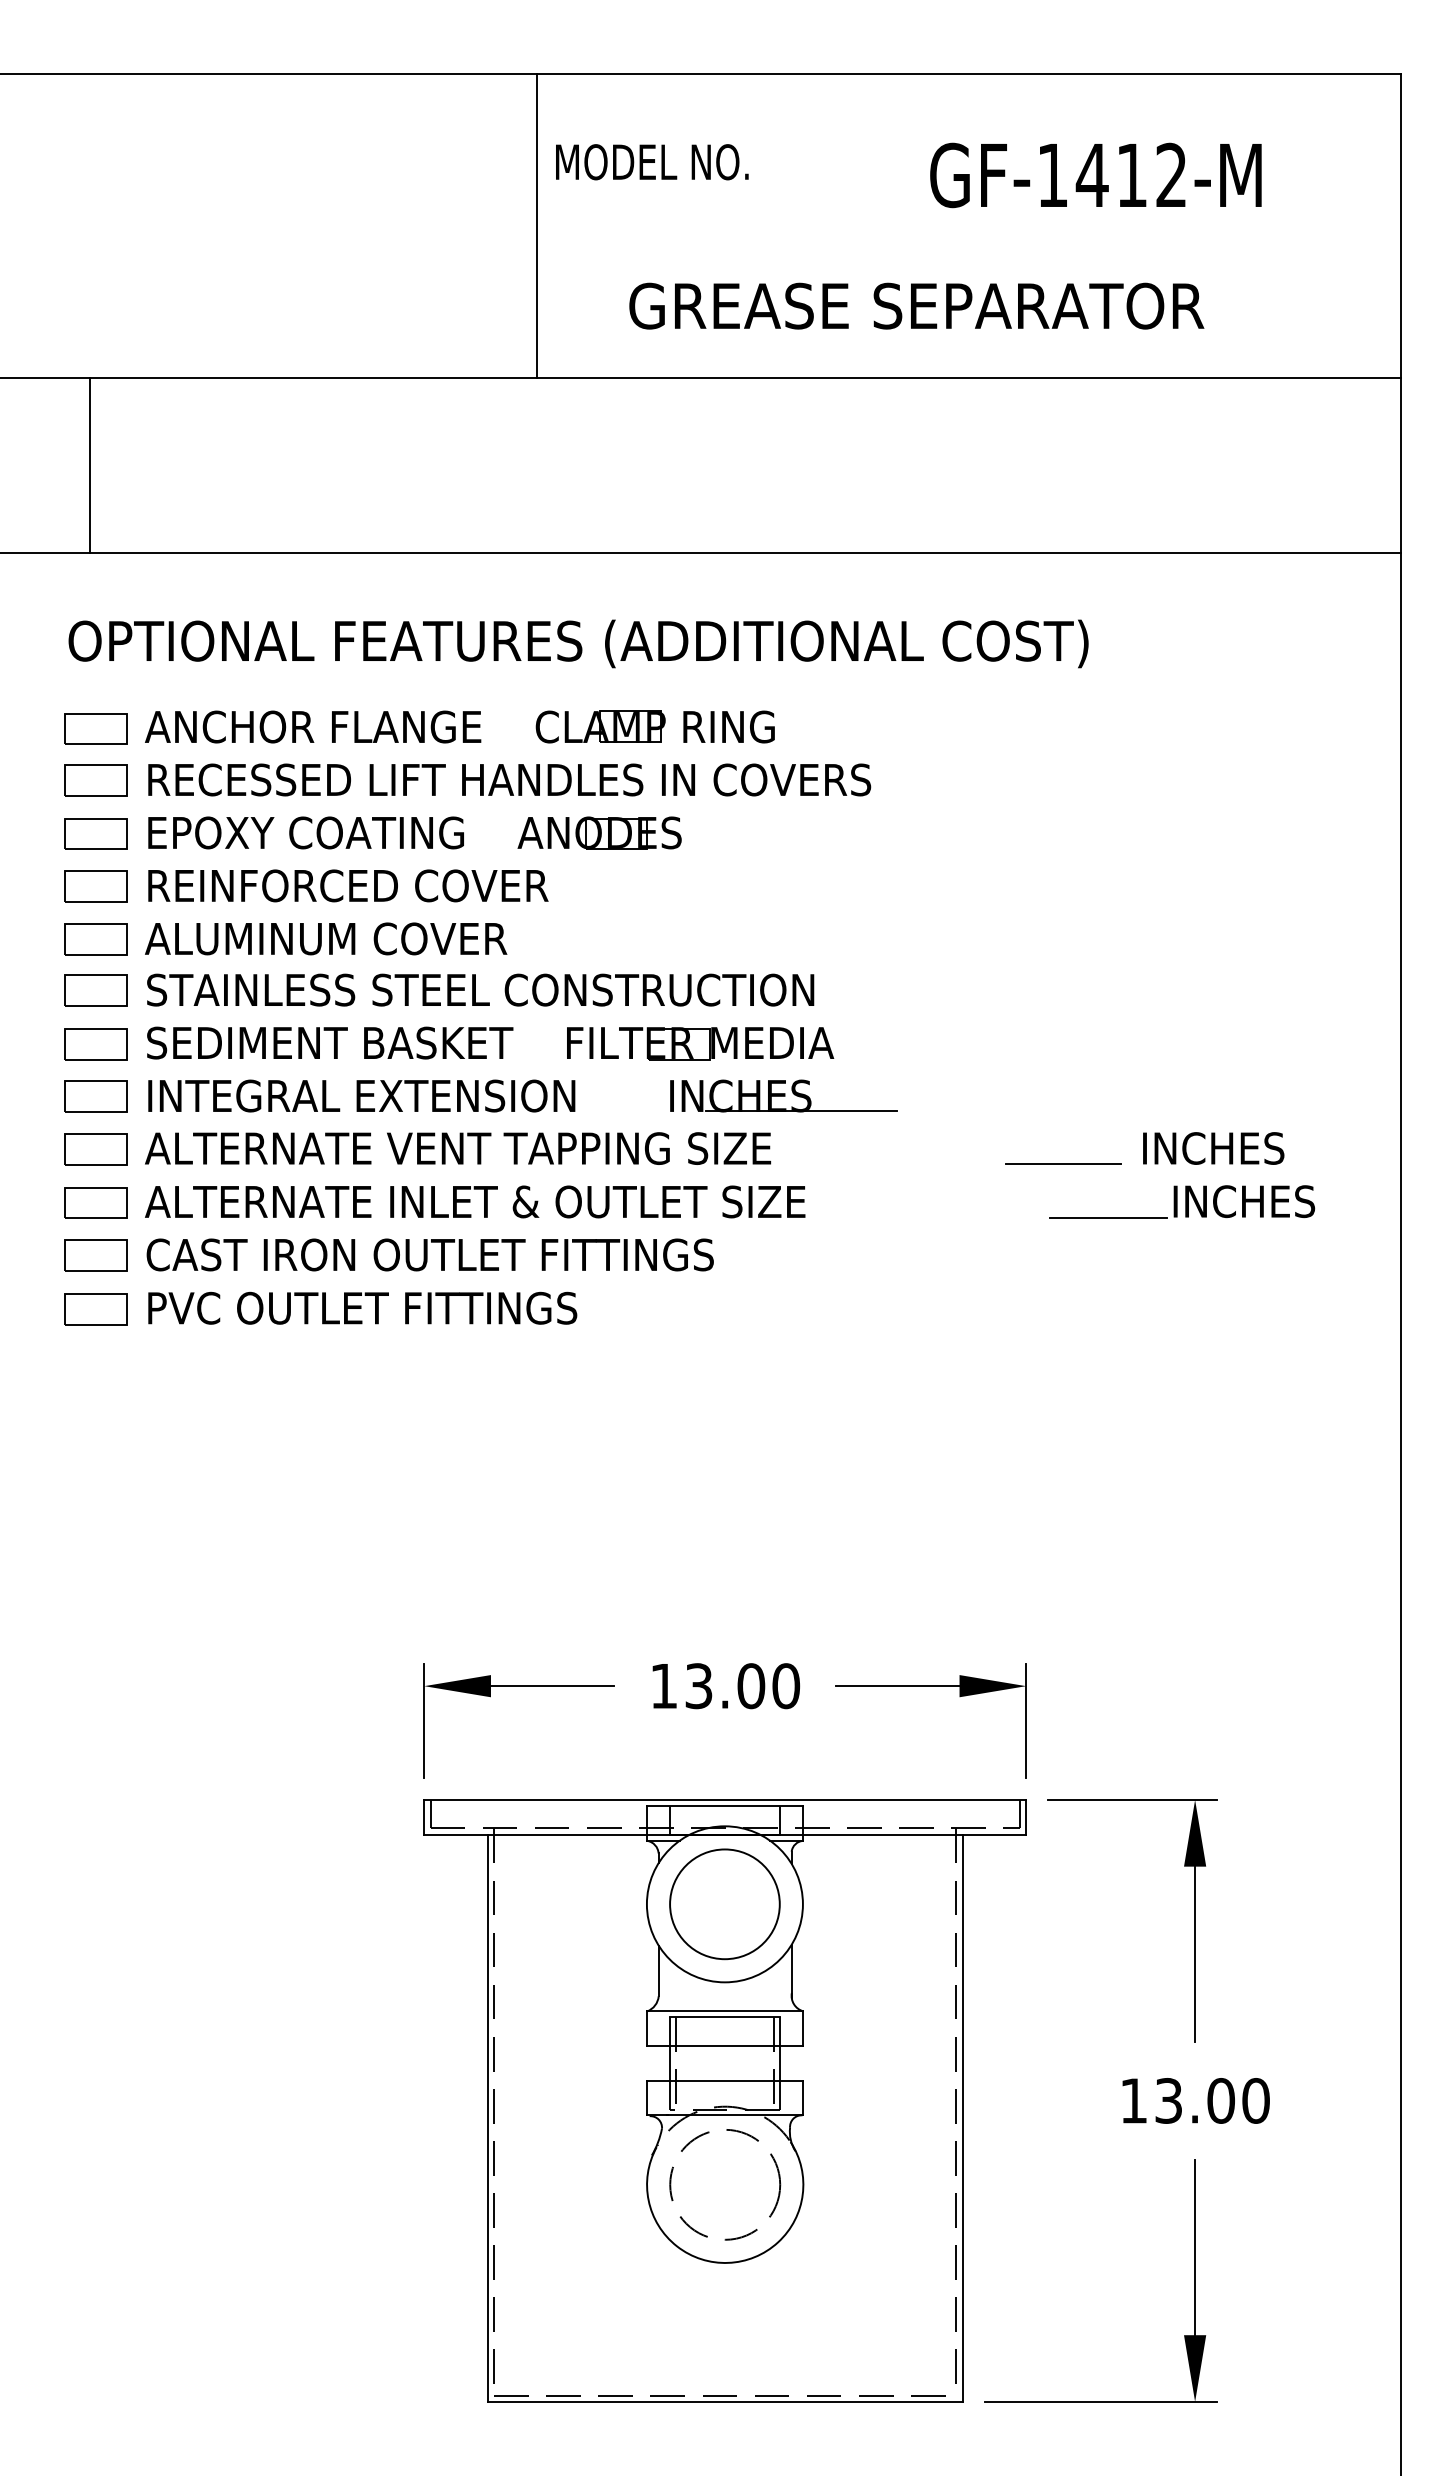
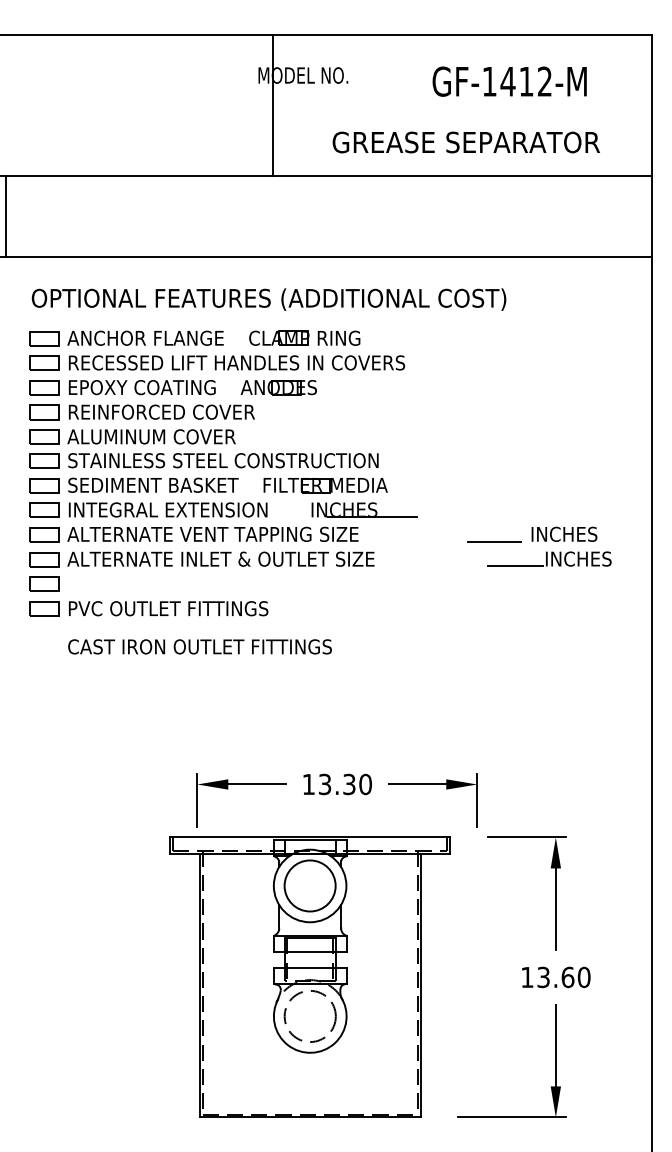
line: (536, 224) -> (272, 104), moved
text: (914, 306) -> (465, 142), moved
line: (89, 465) -> (5, 216), moved
text: (429, 1254) -> (199, 646), moved
text: (751, 1686) -> (349, 784), 13.00 -> 13.30
part: (723, 2098) -> (309, 976), moved
text: (1220, 2098) -> (567, 976), 13.00 -> 13.60

